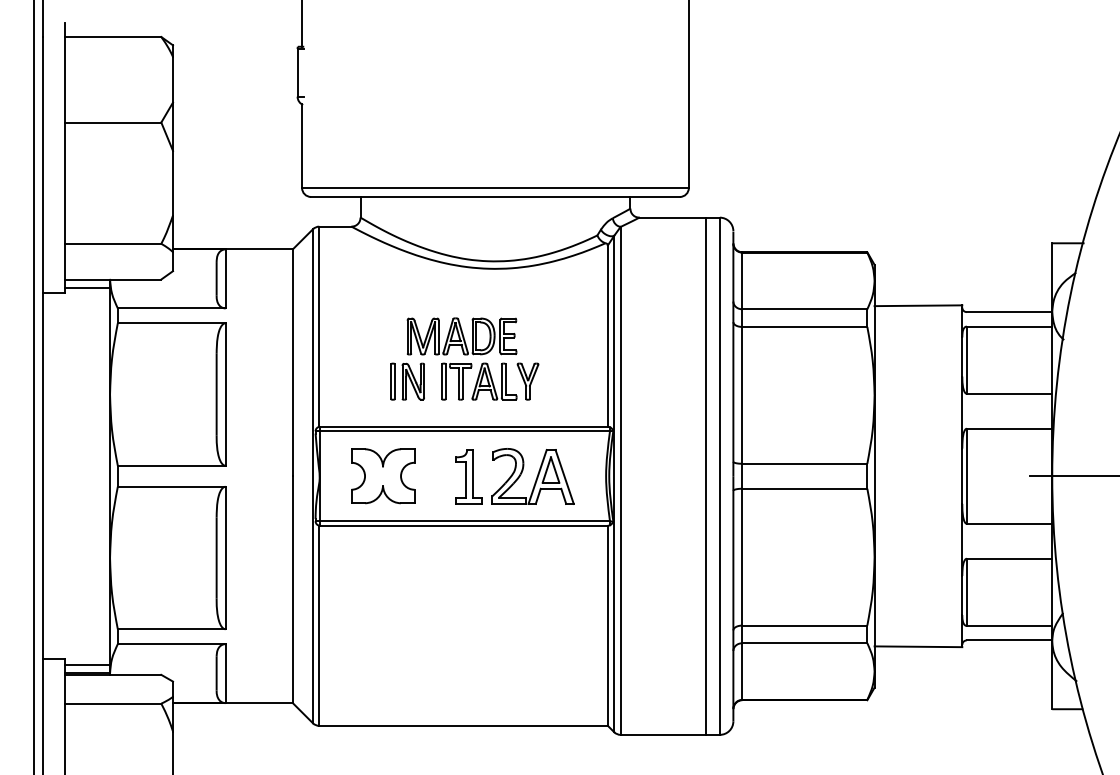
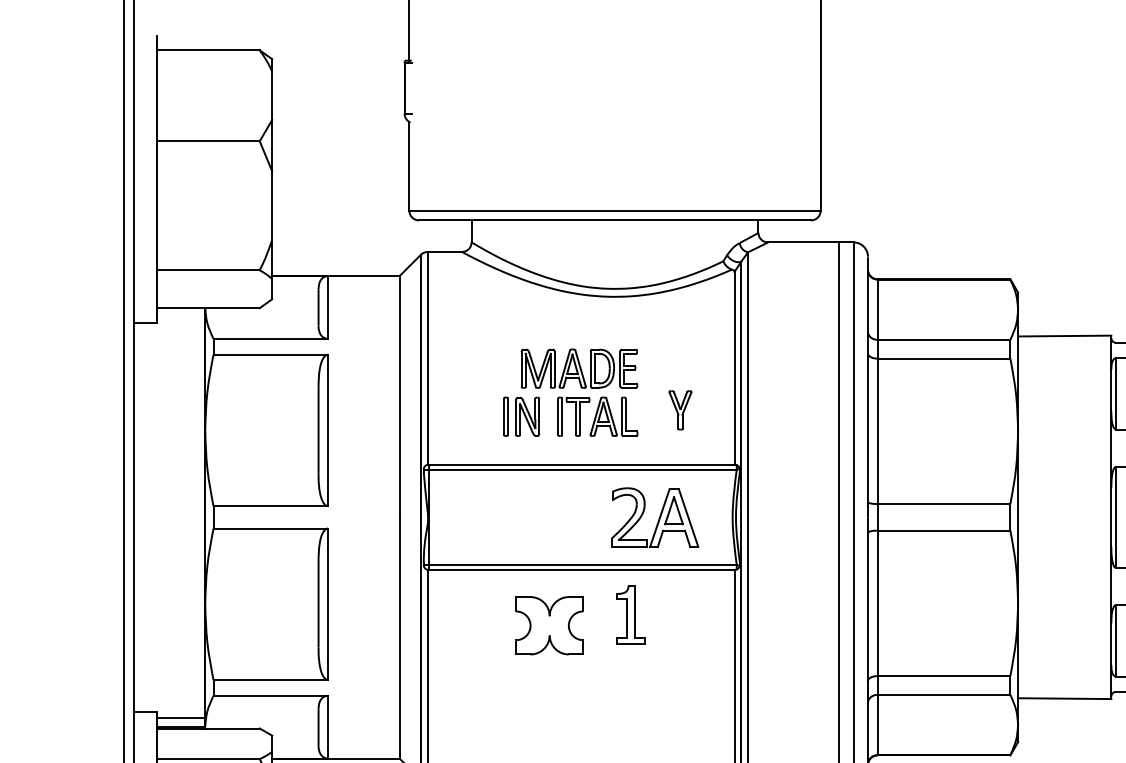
line: (87, 287) -> (181, 316), removed
part: (527, 381) -> (679, 410), moved
part: (383, 476) -> (550, 626), moved
part: (468, 476) -> (629, 614), moved

